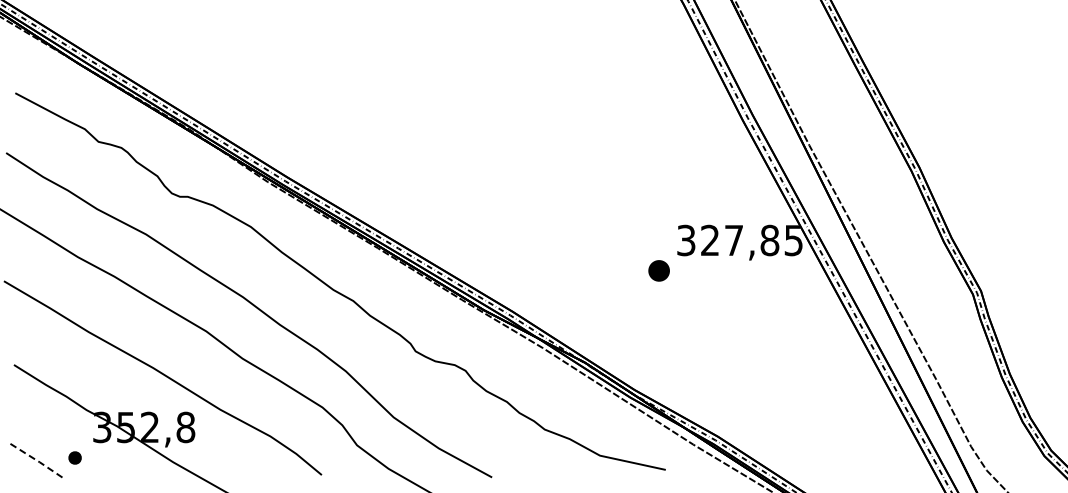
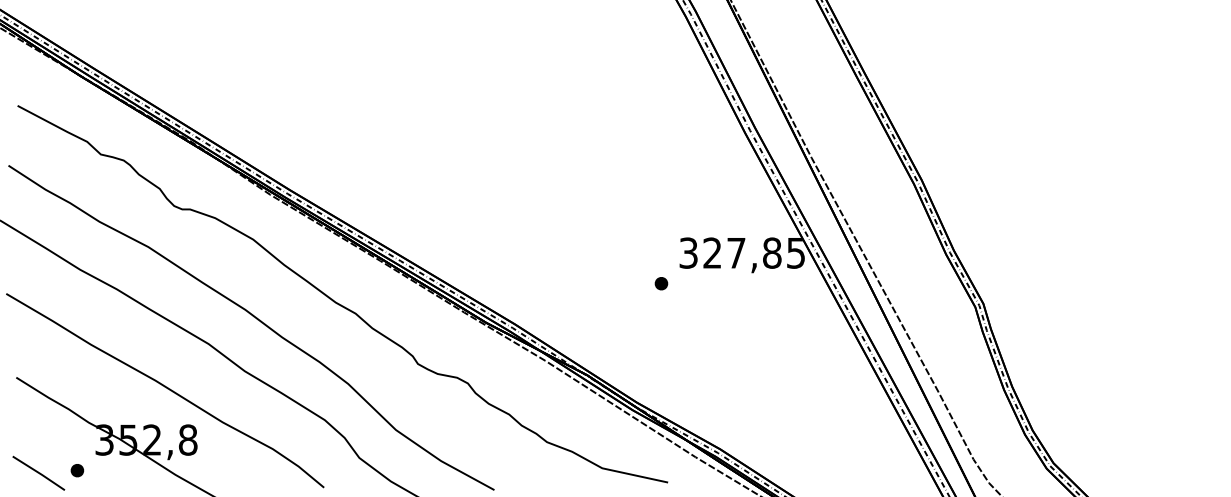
part: (659, 270) -> (661, 283), size x0.62
line: (37, 460) -> (39, 473), dashed -> solid

